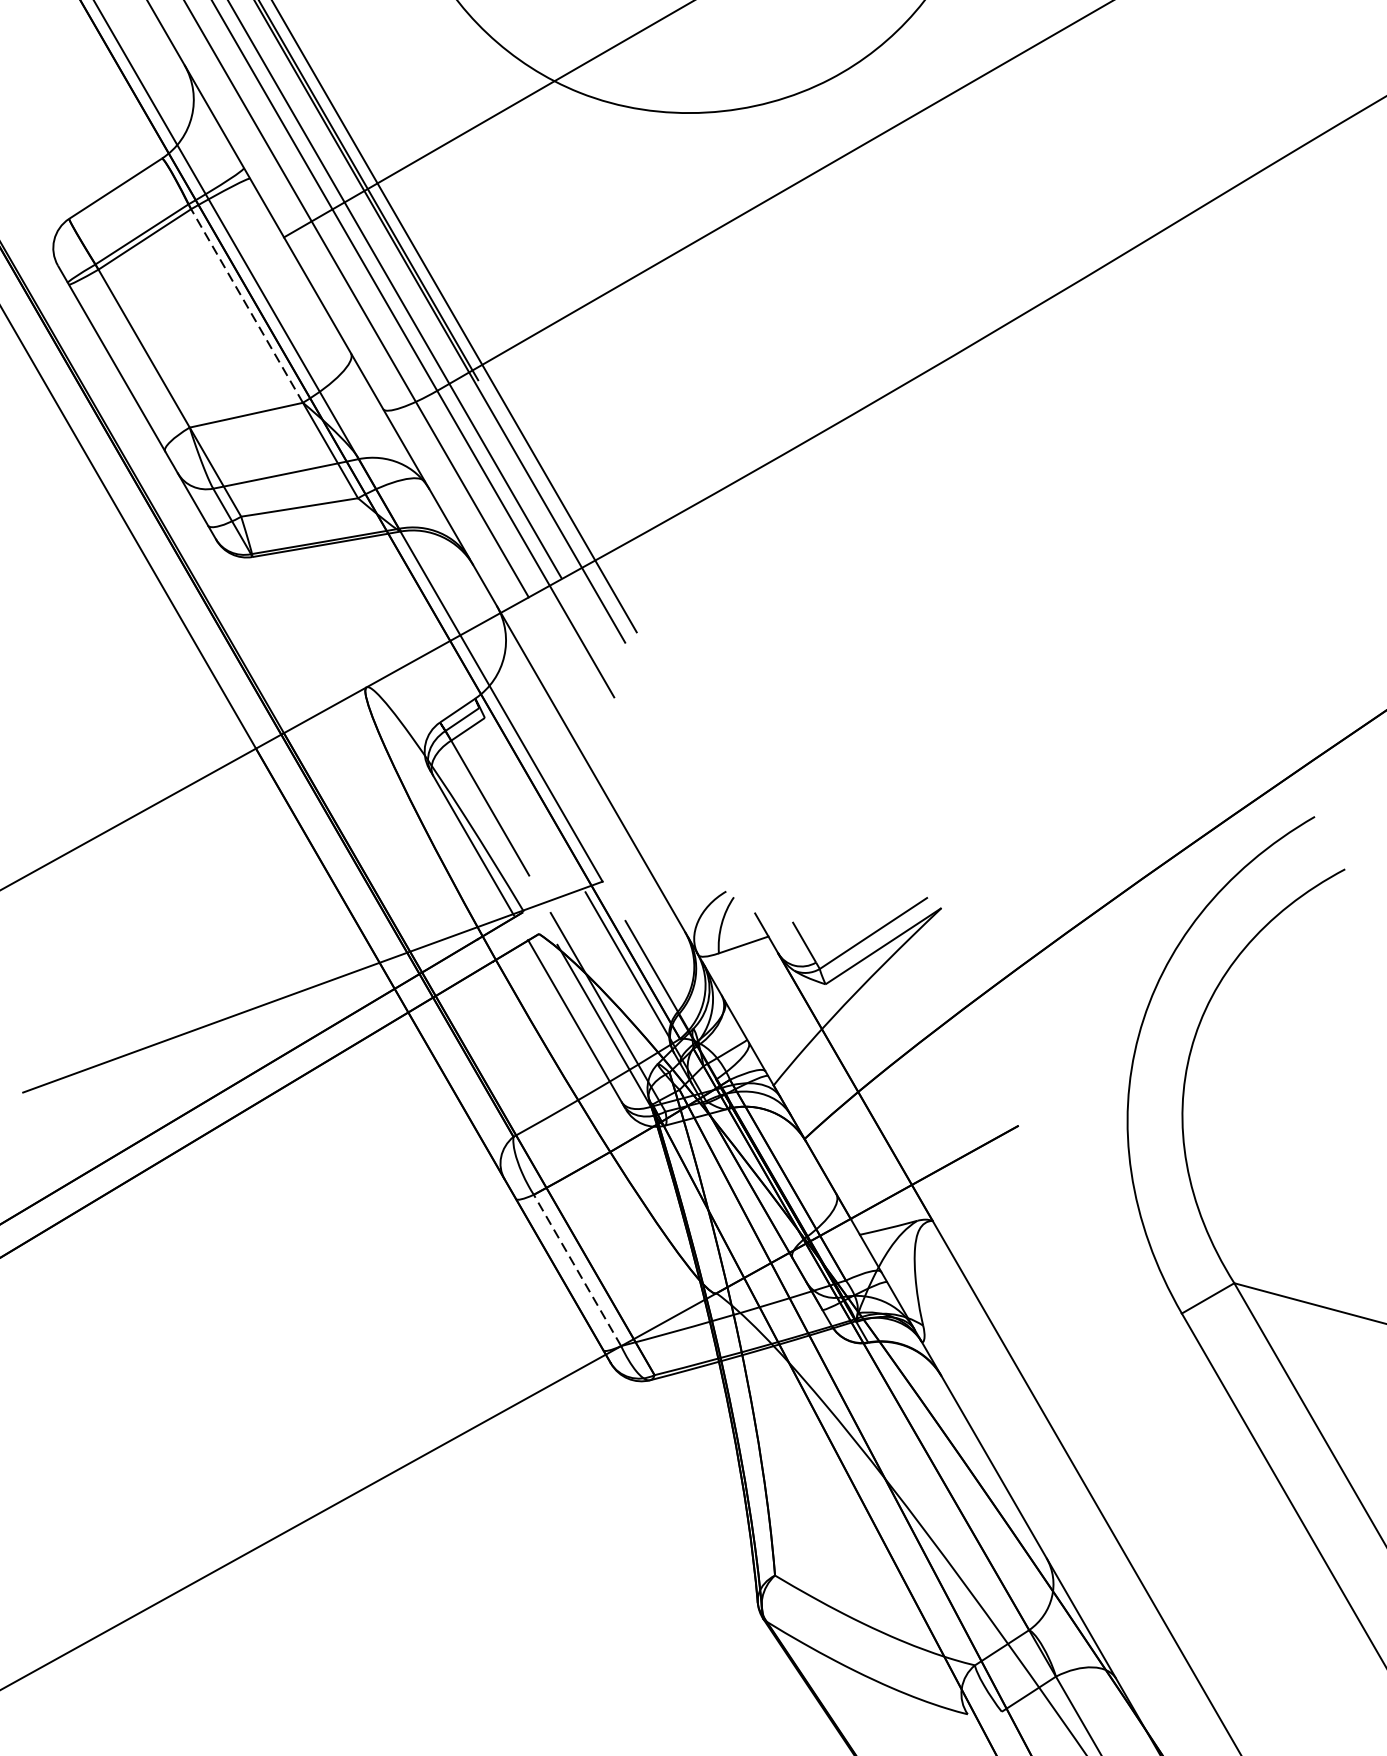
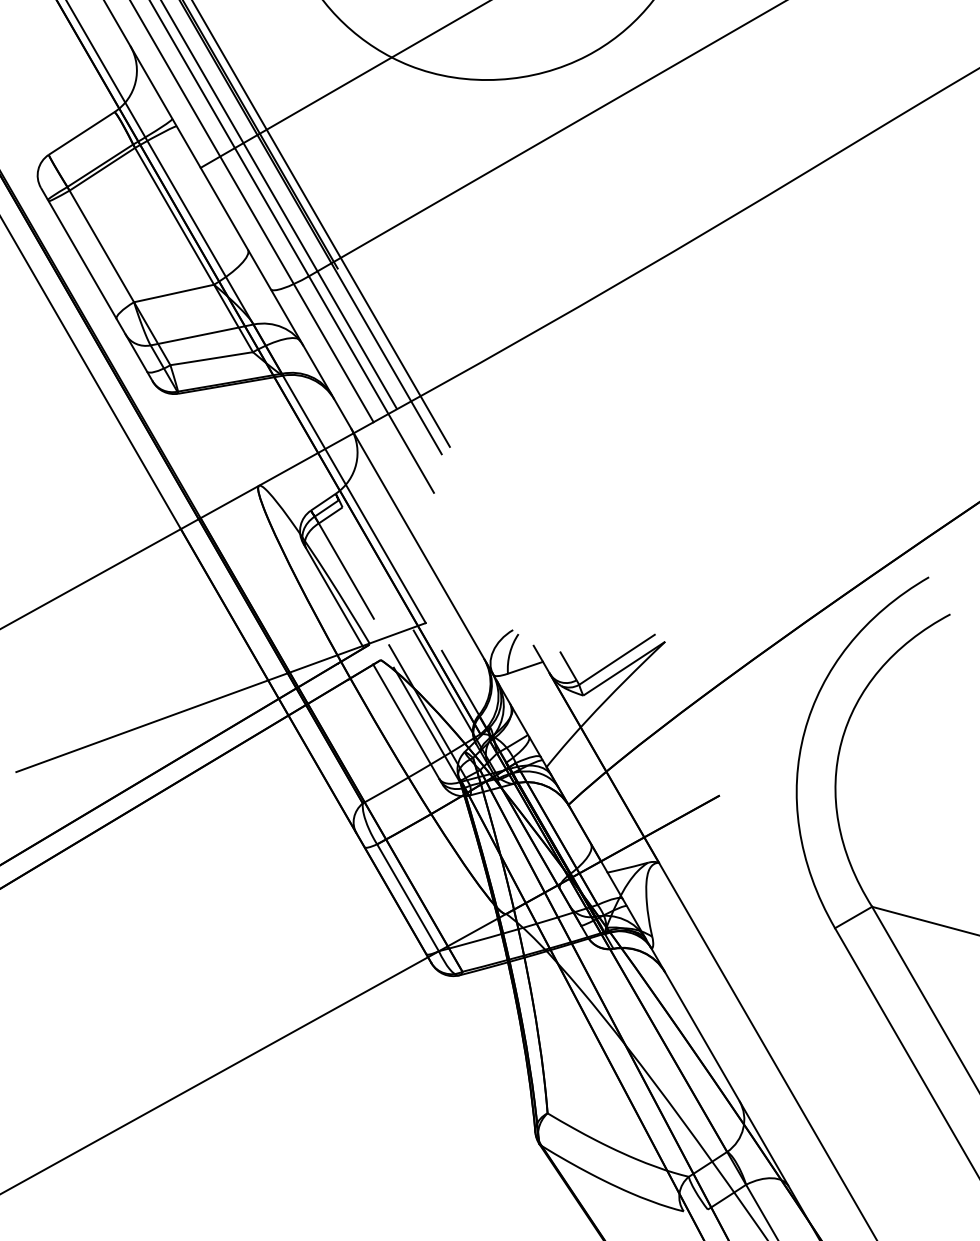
line: (245, 303) -> (173, 214), dashed -> solid
line: (578, 1270) -> (408, 897), dashed -> solid

